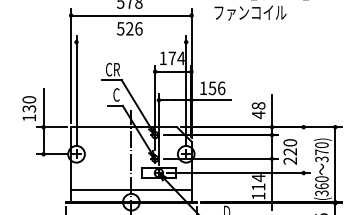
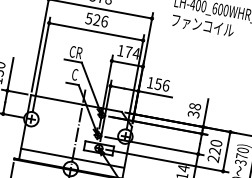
line: (130, 42) -> (95, 31), added
text: (258, 115) -> (193, 114), 48 -> 38
line: (303, 149) -> (226, 151), added

